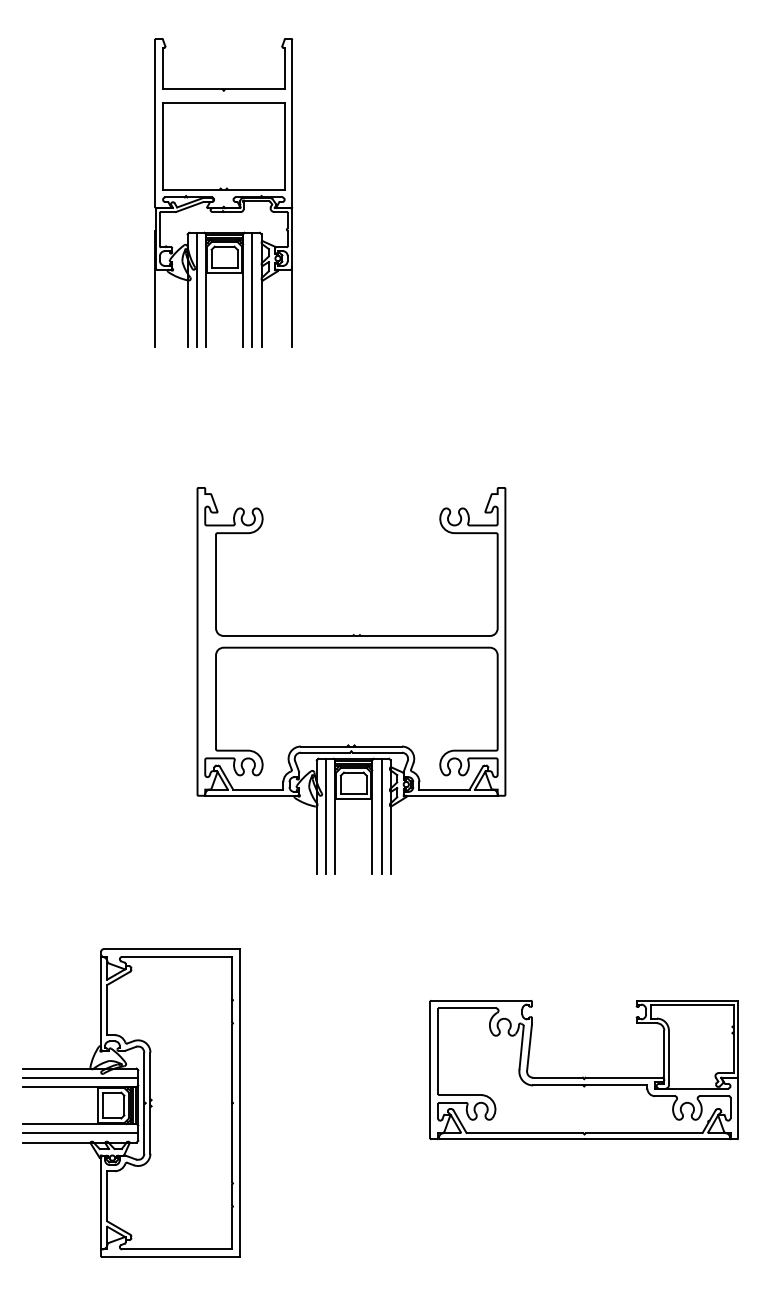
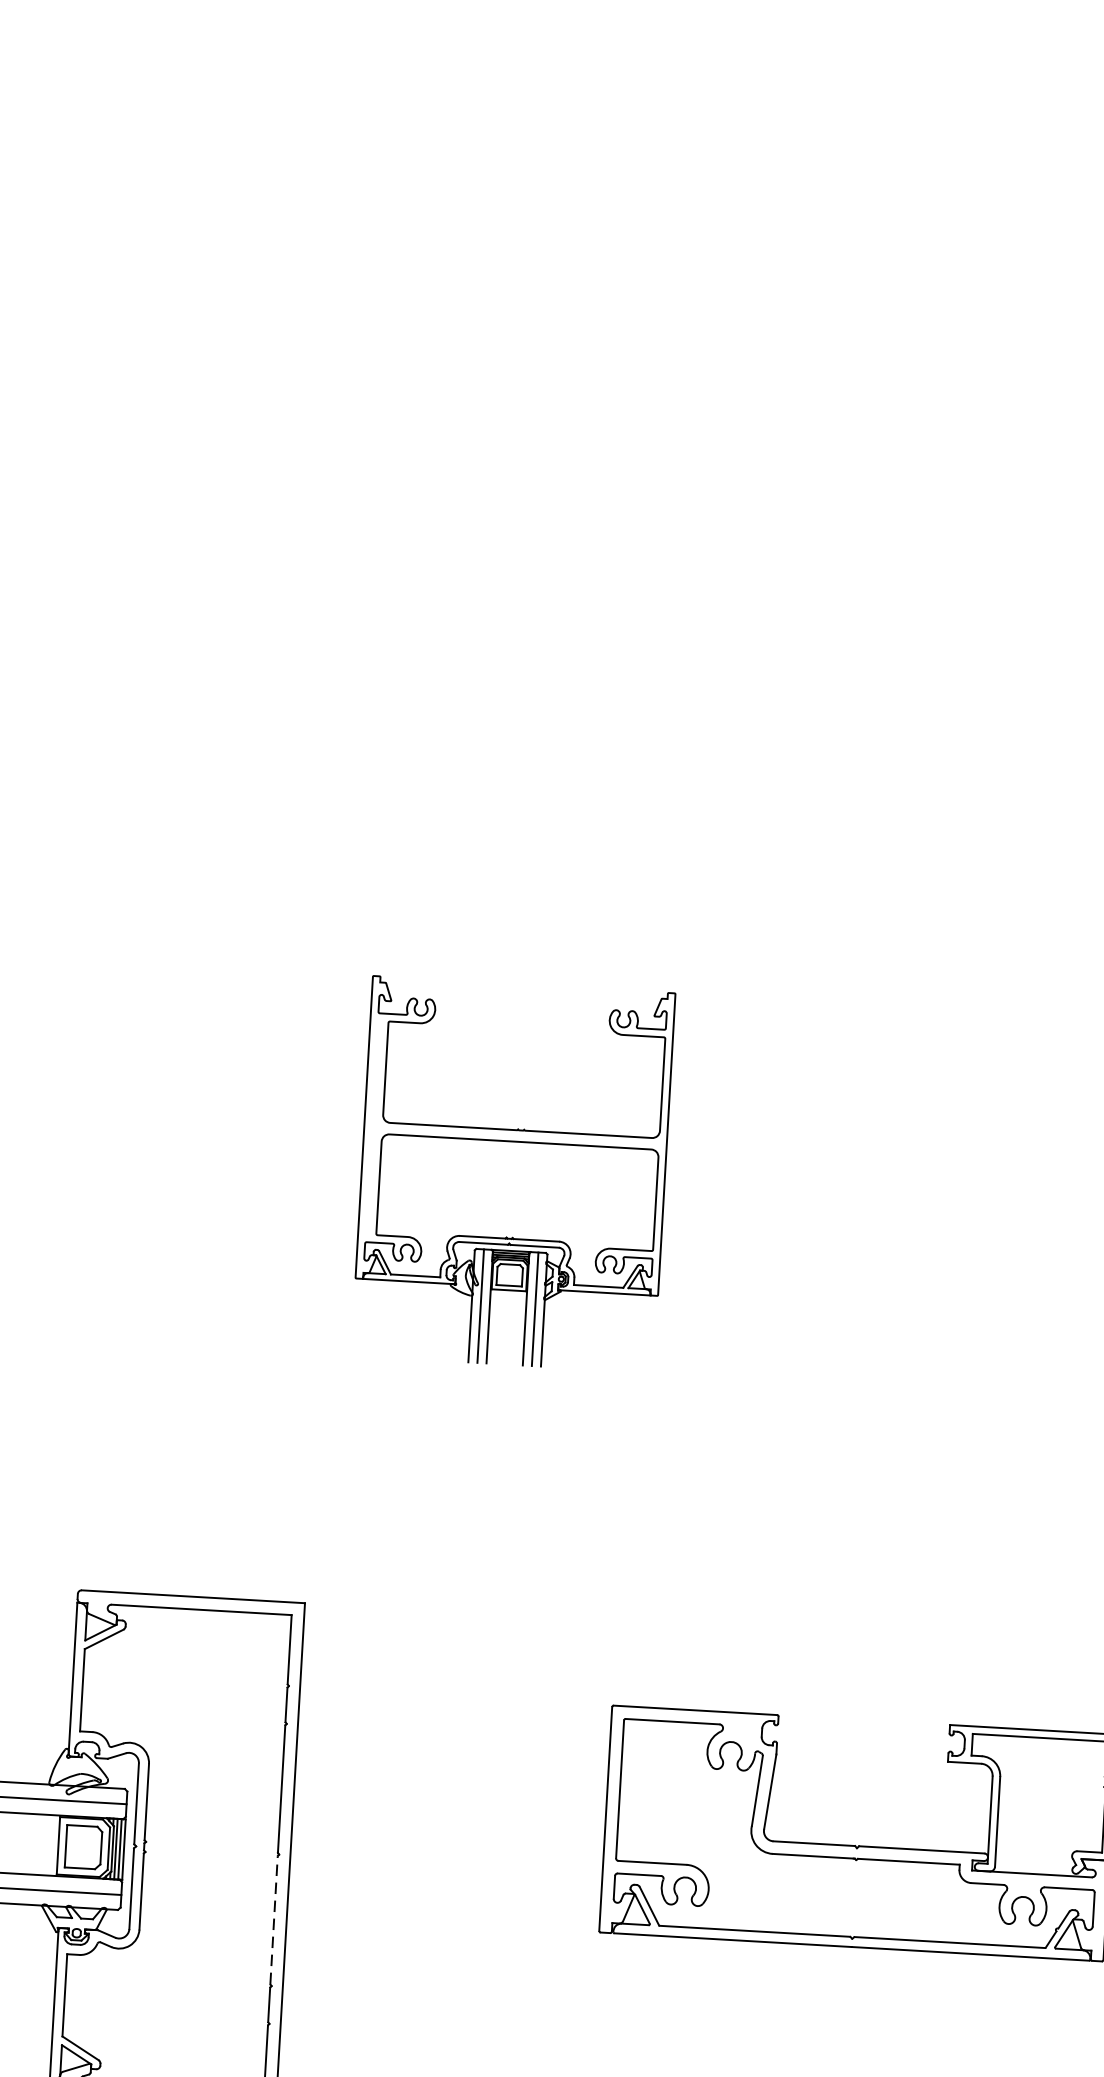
part: (223, 192) -> (349, 362), removed
part: (351, 680) -> (513, 1173), size x0.6
line: (232, 1143) -> (274, 1920), solid -> dashed

